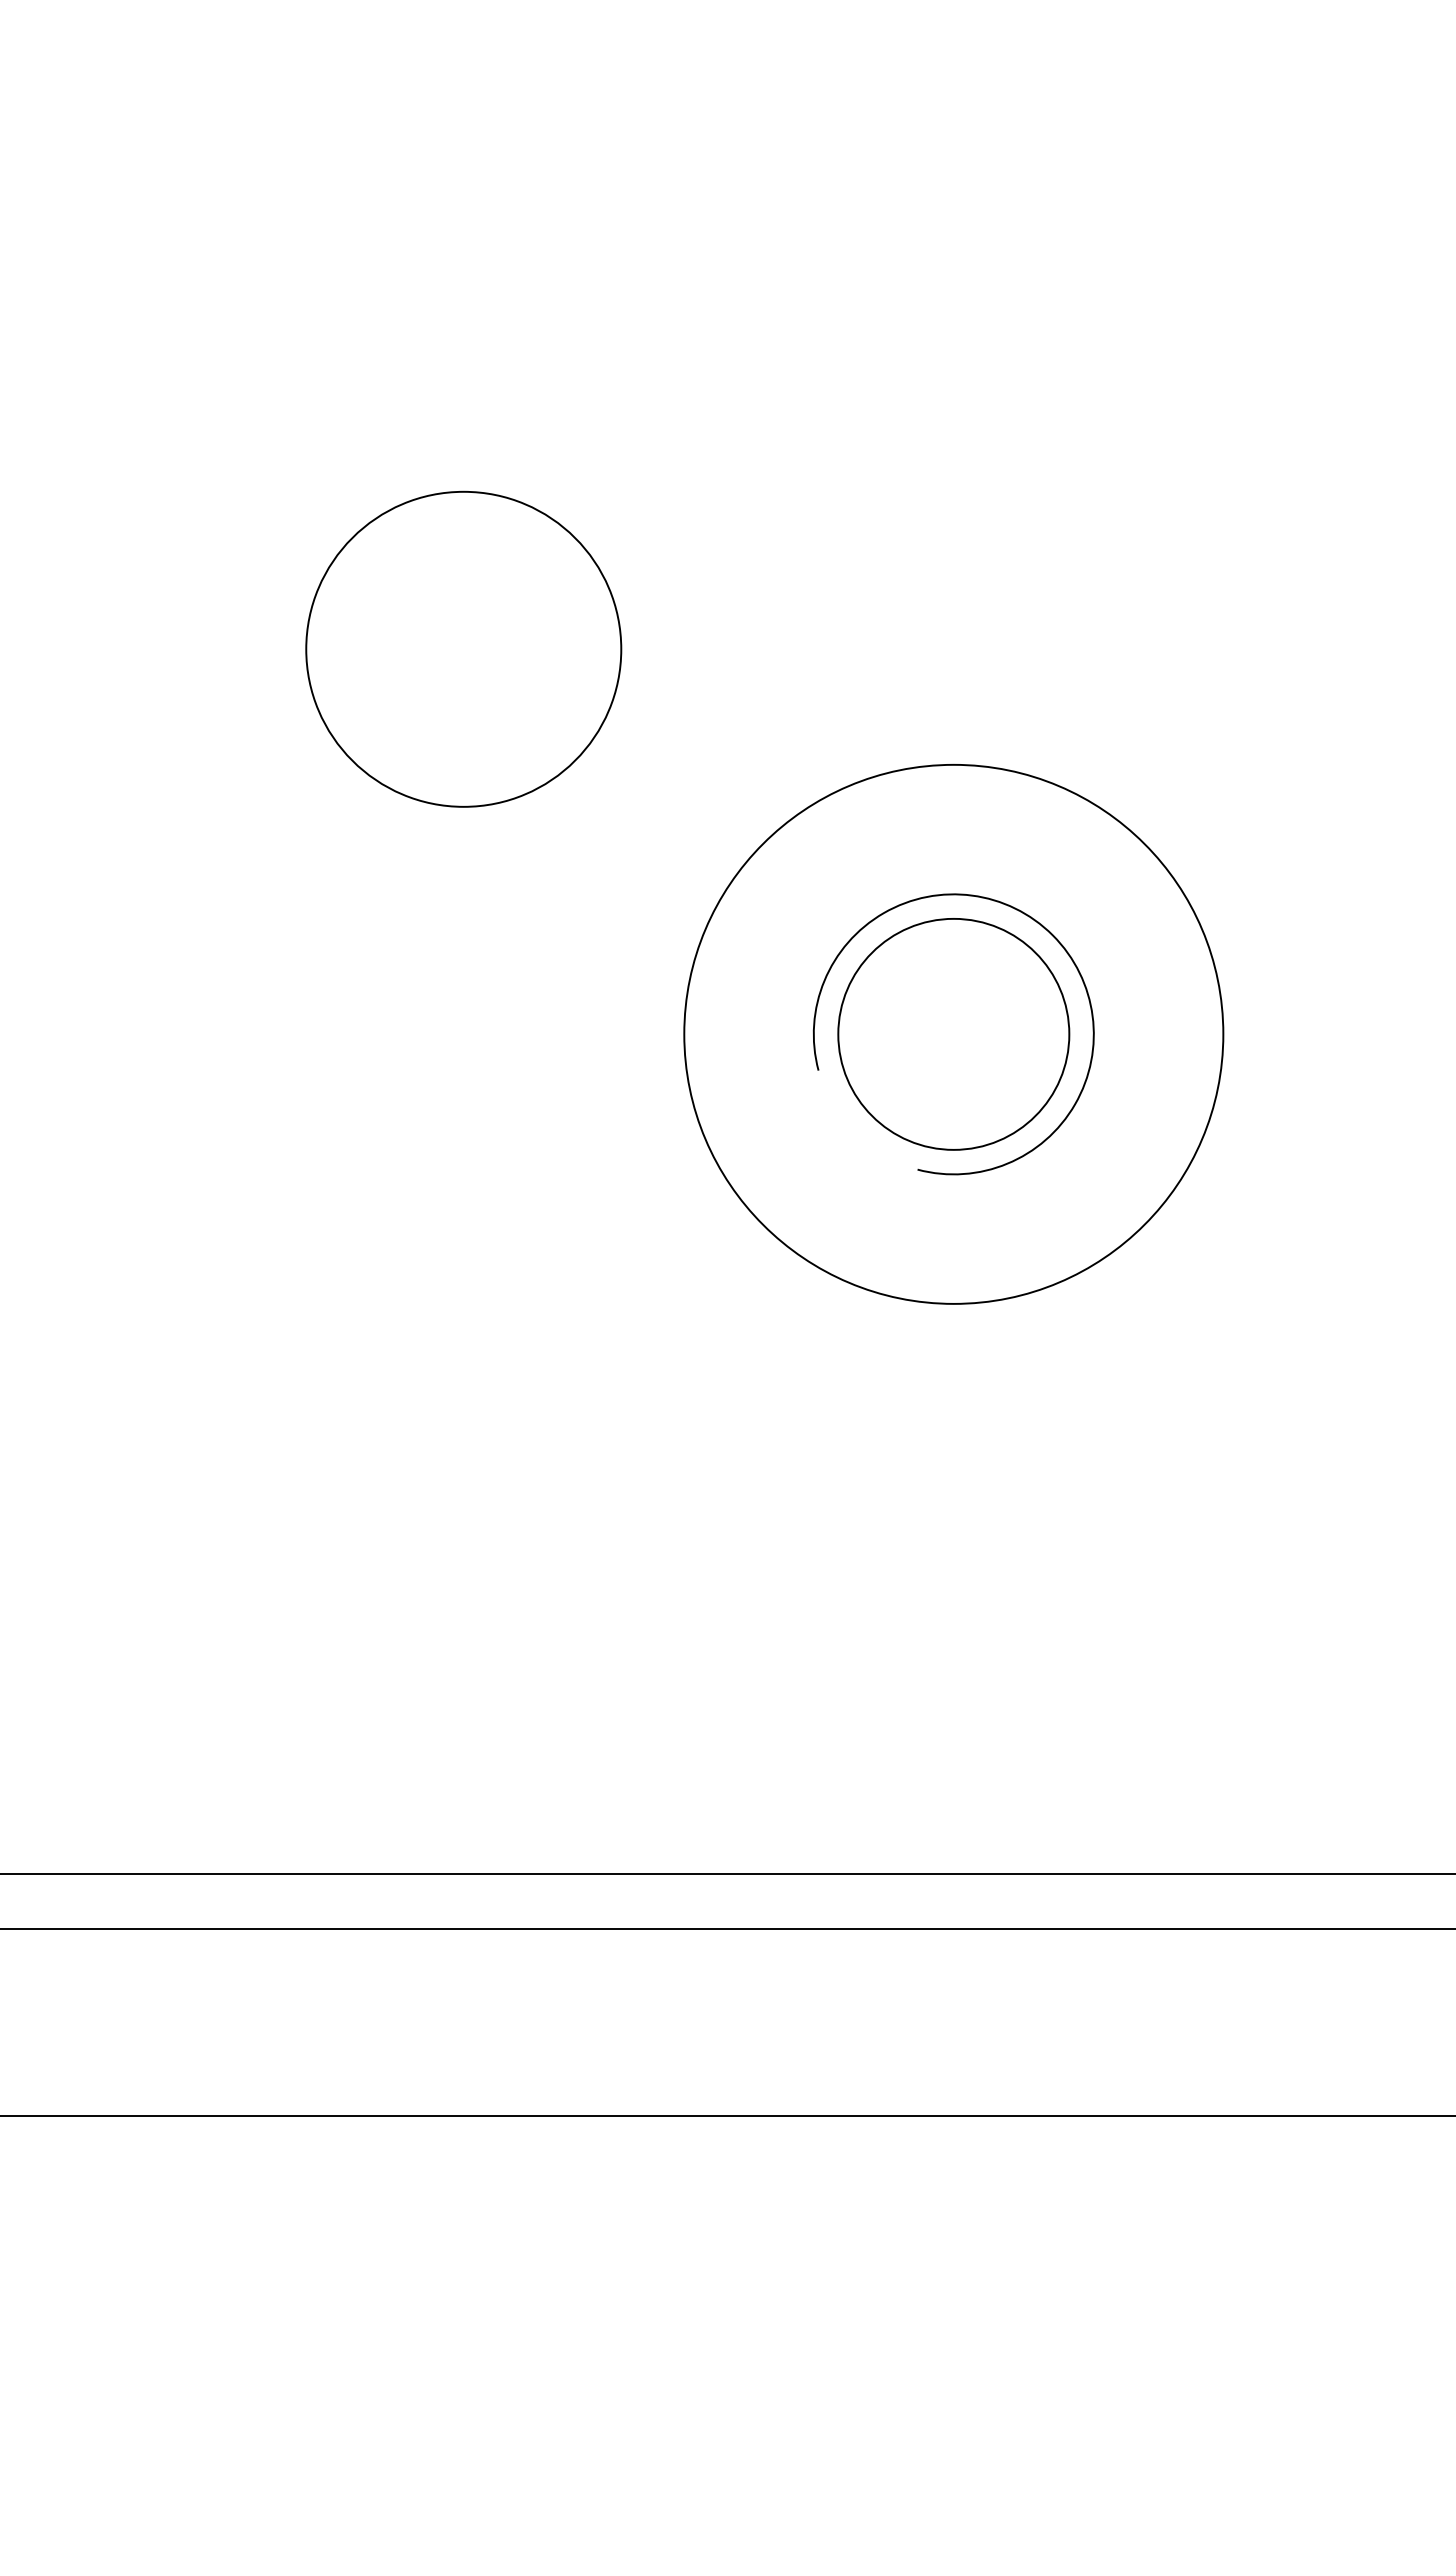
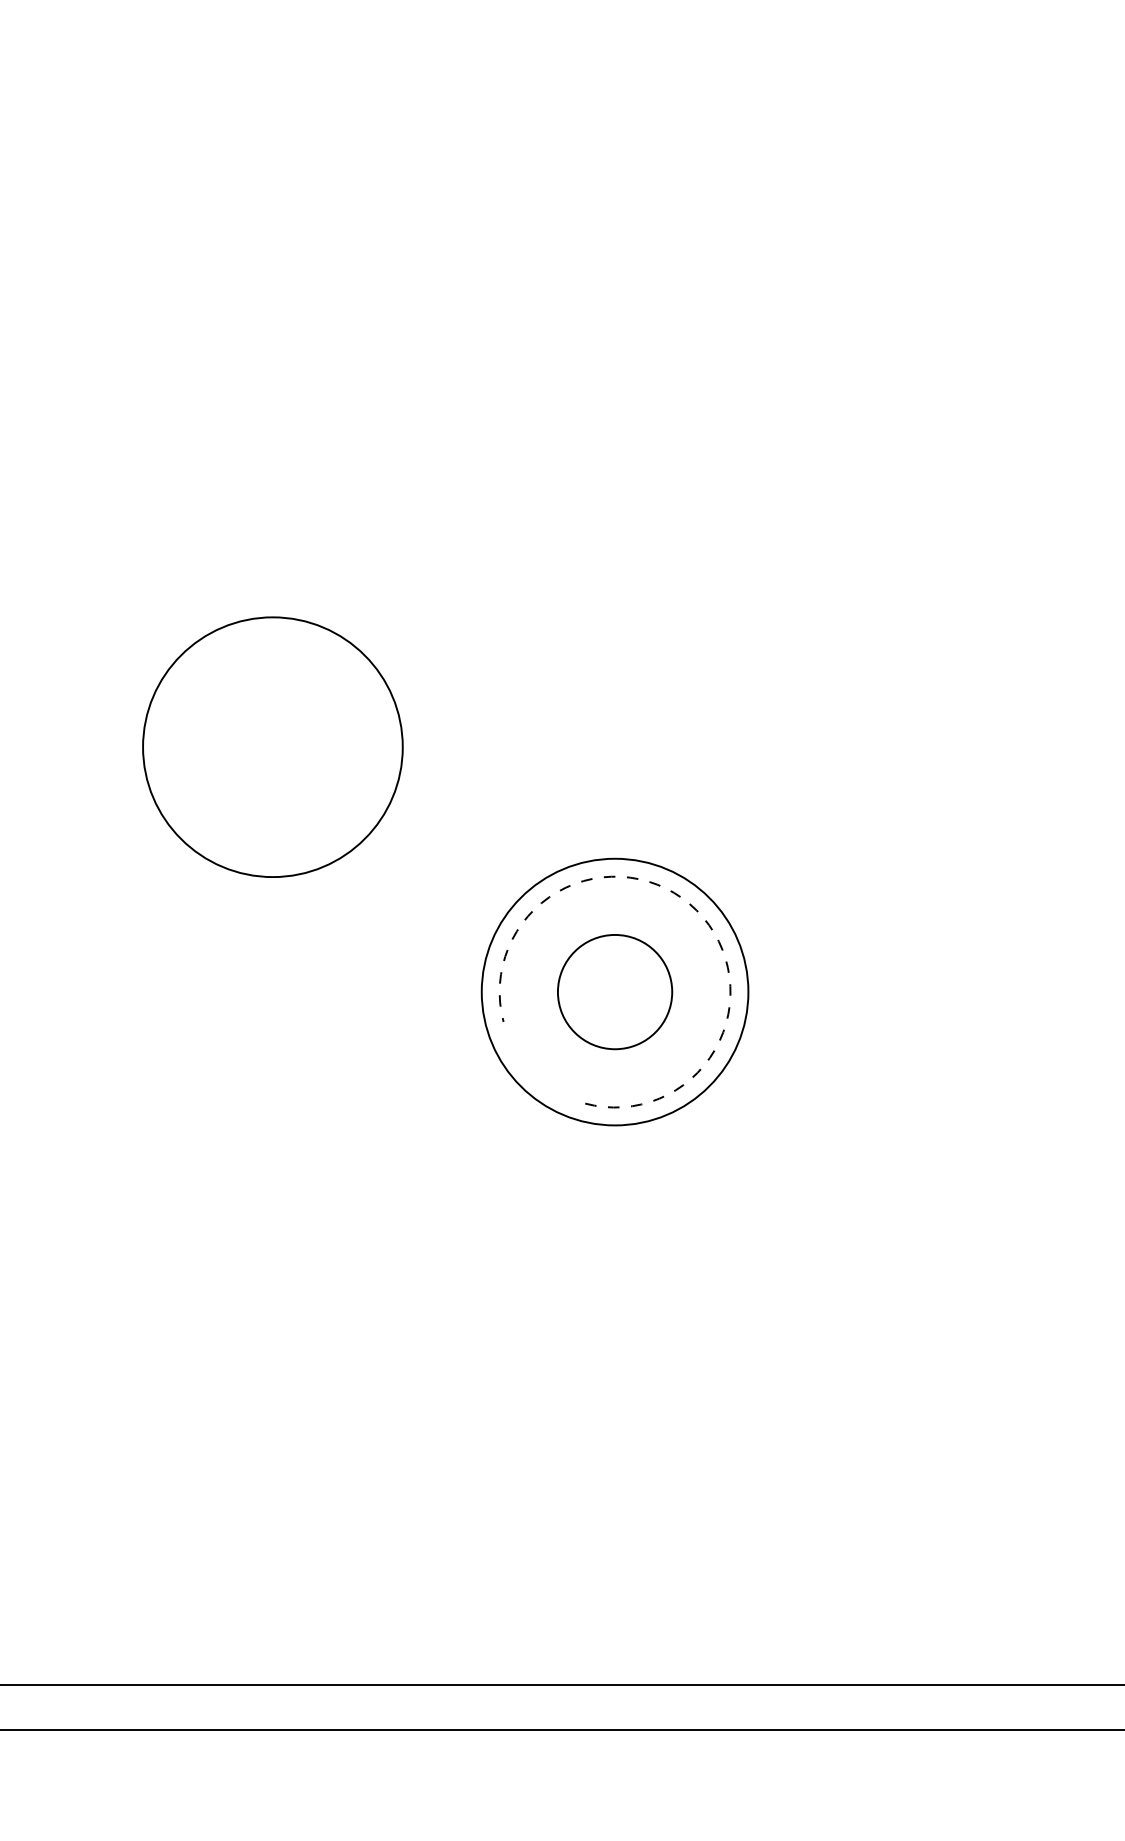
circle: (463, 648) -> (272, 746), moved
arc: (1052, 935) -> (696, 910), solid -> dashed
circle: (953, 1033) -> (614, 991), size x0.6
circle: (953, 1033) -> (614, 991), size x0.6

